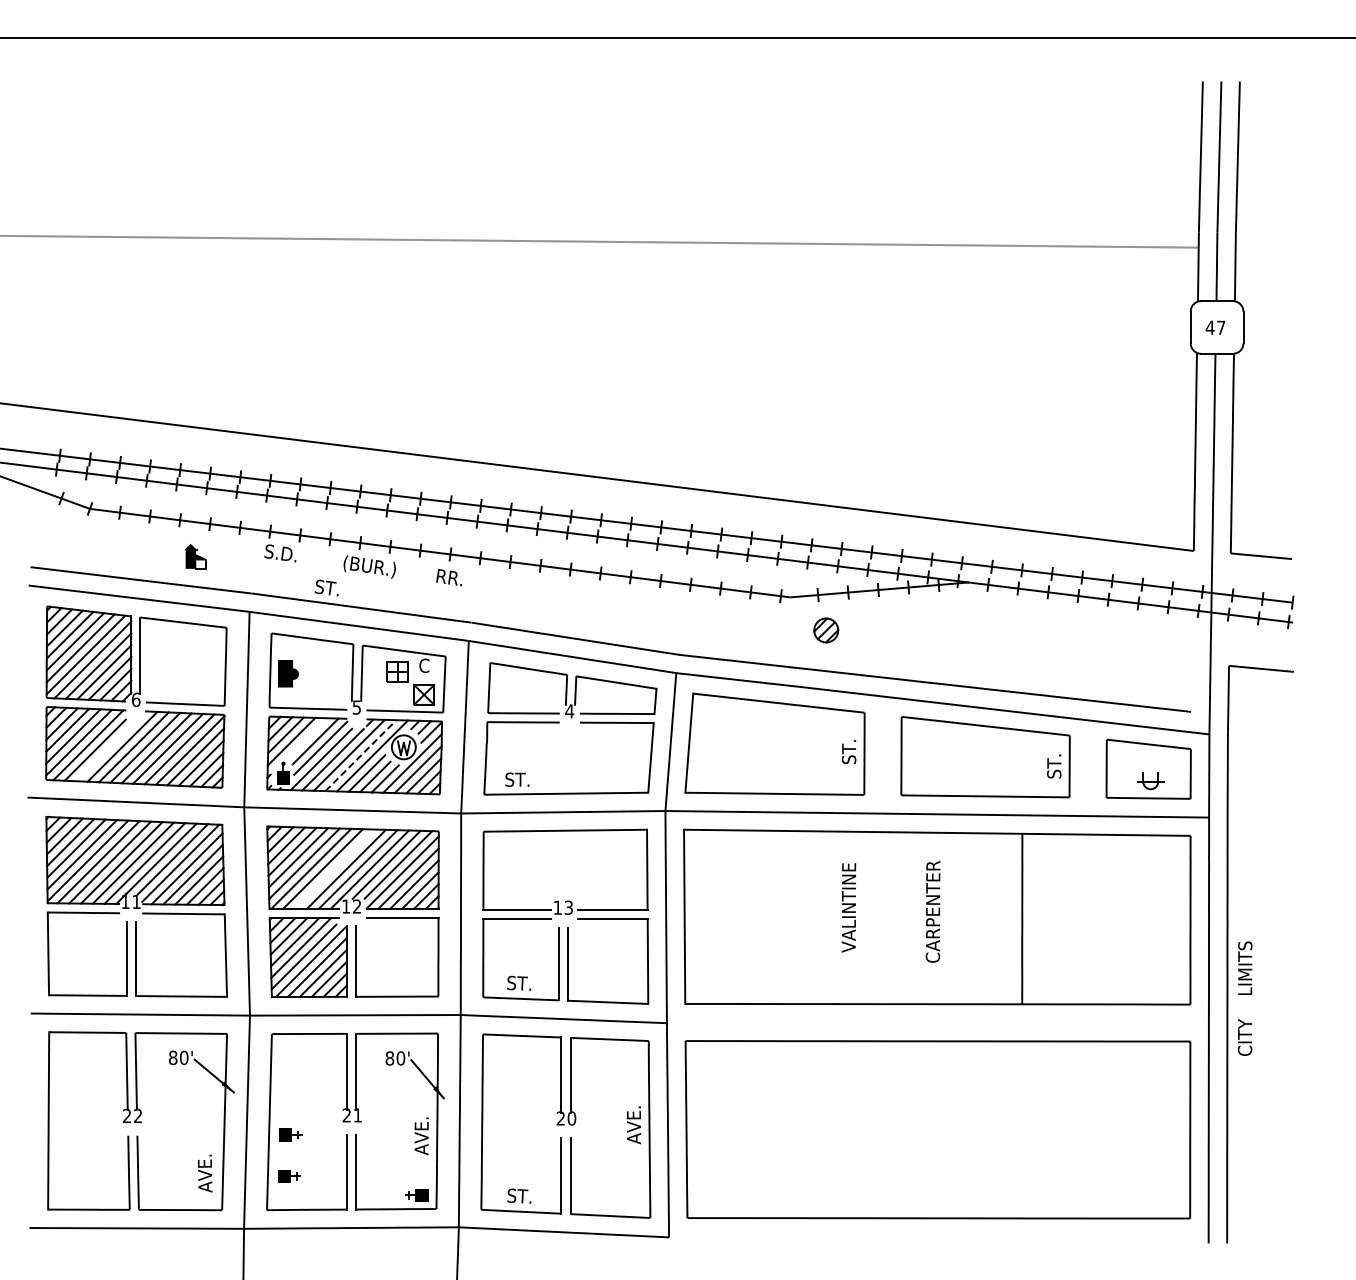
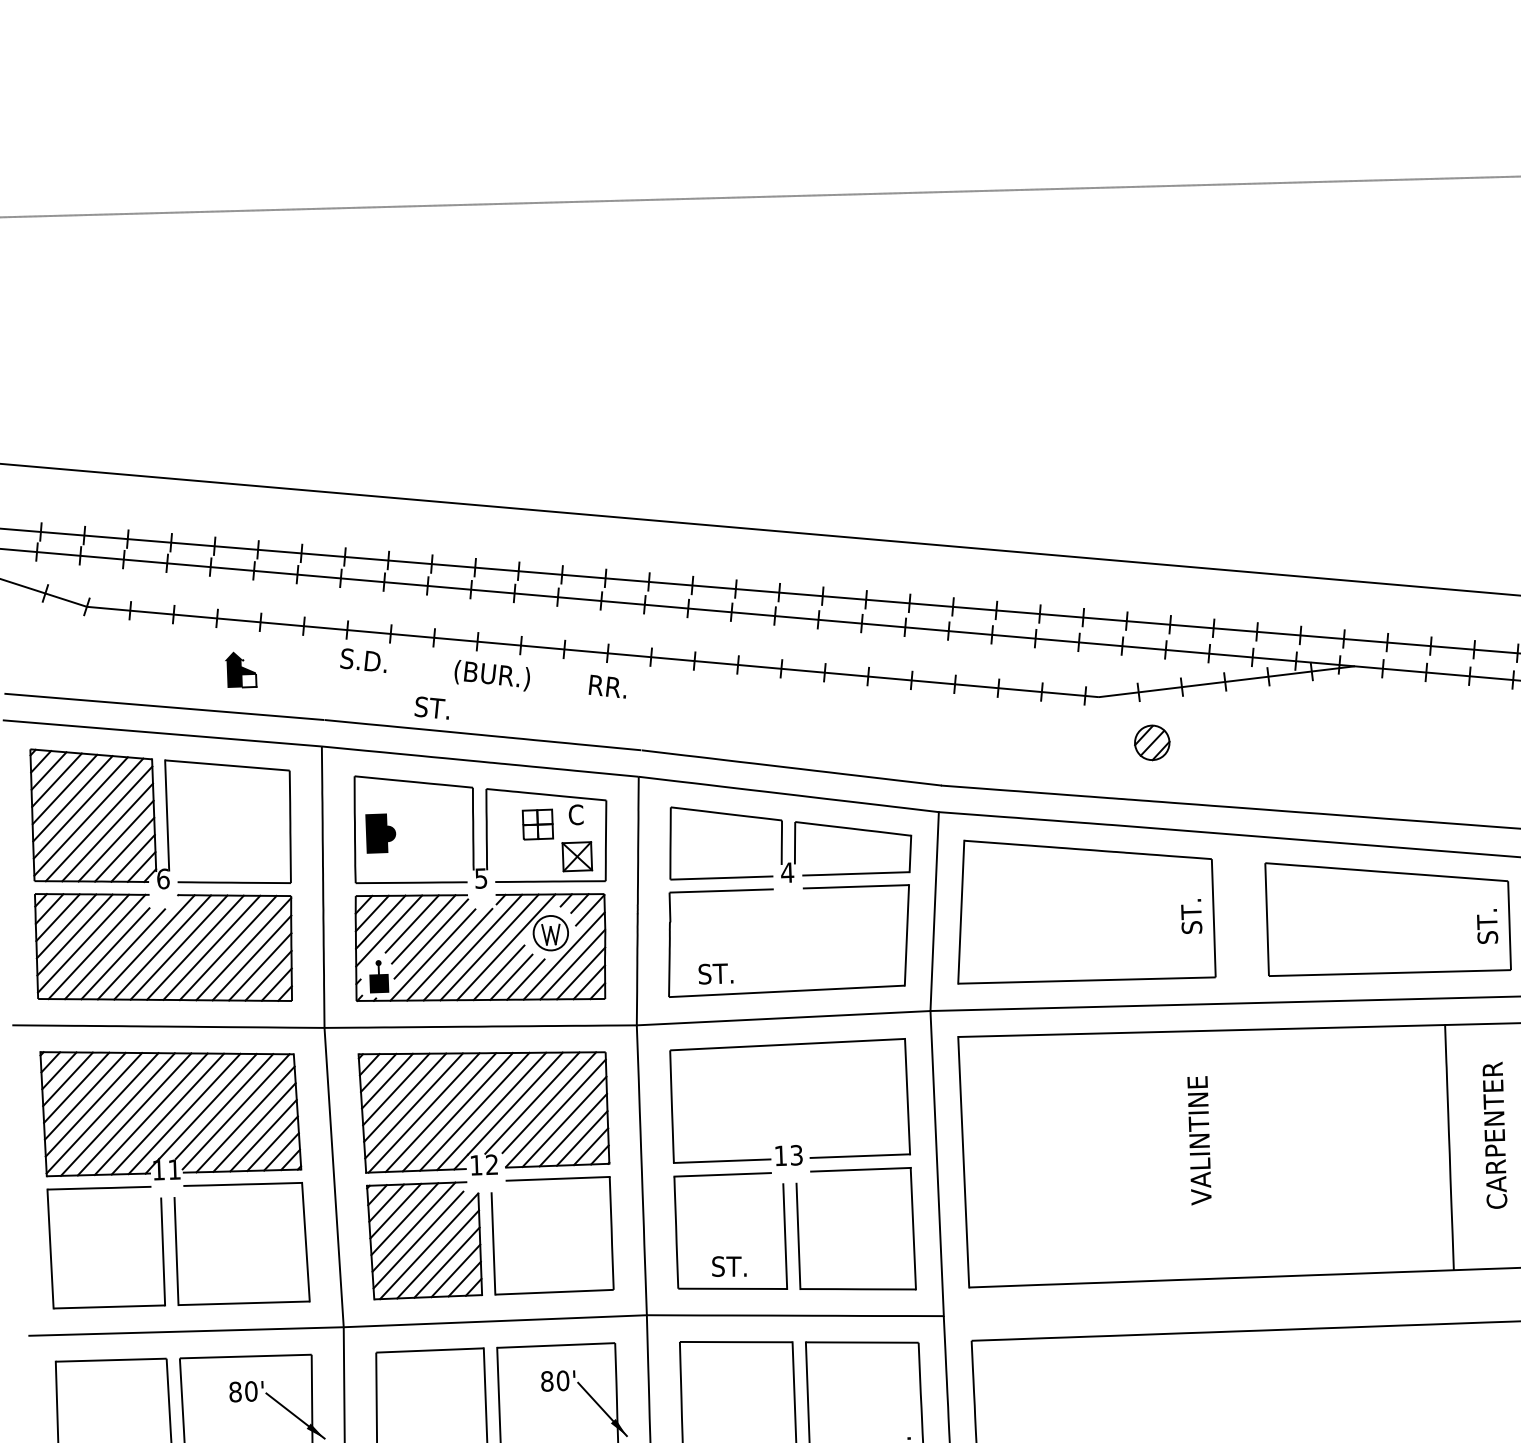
line: (307, 737) -> (411, 924), added
line: (106, 750) -> (123, 953), added
line: (361, 755) -> (490, 947), dashed -> solid
line: (334, 868) -> (457, 1111), added
text: (932, 911) -> (1493, 1135), moved

